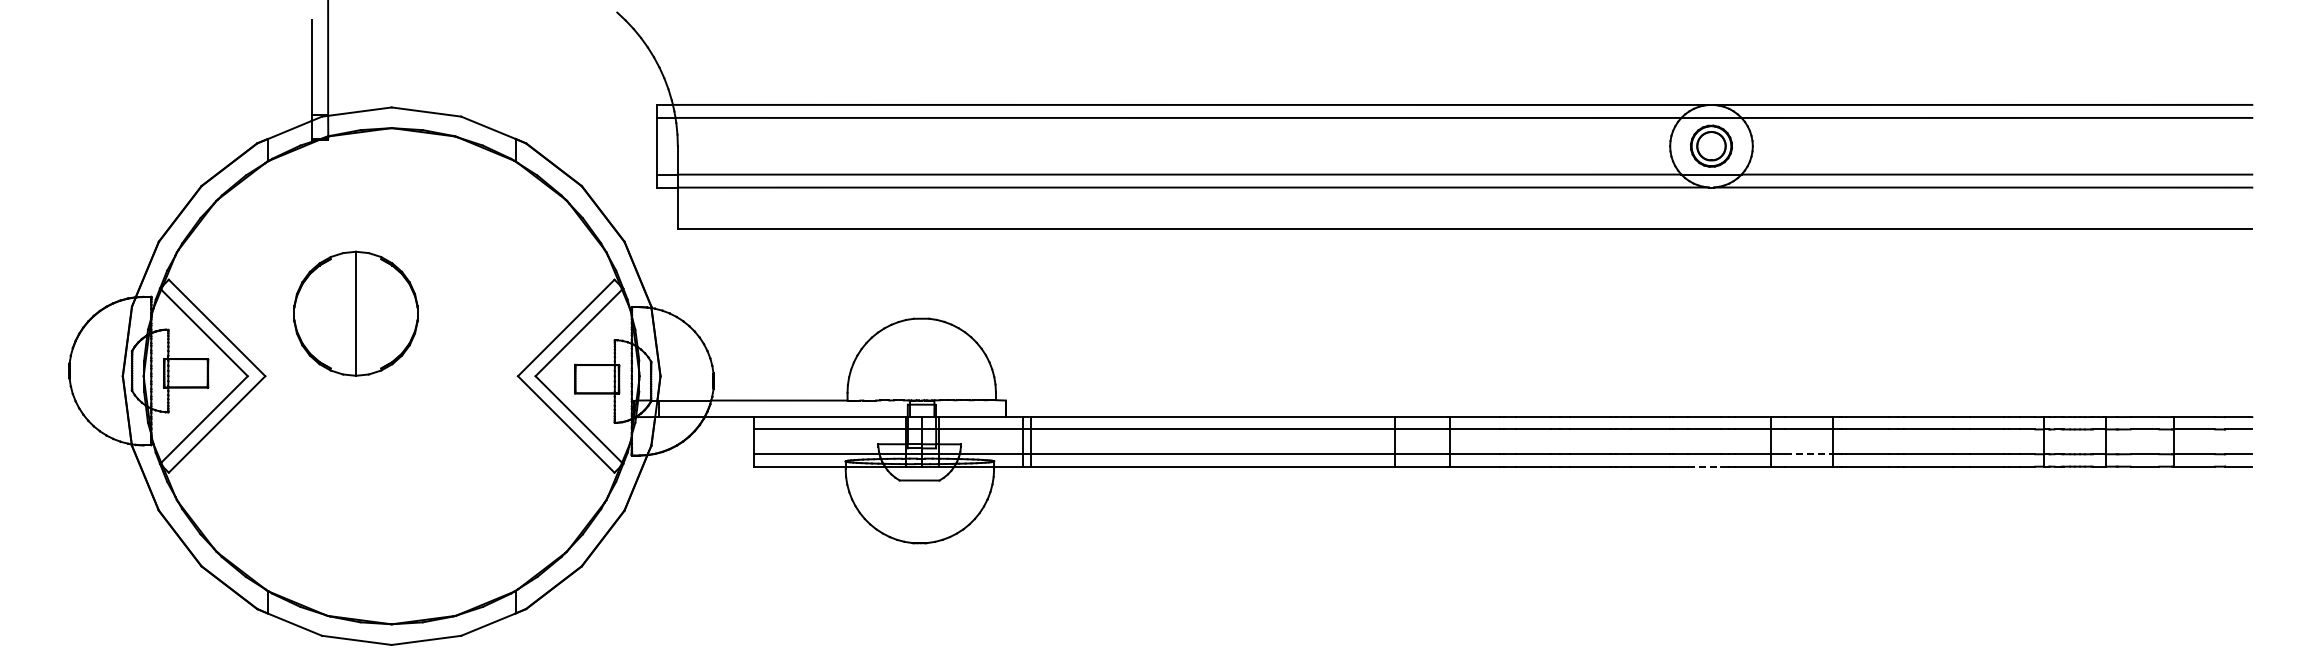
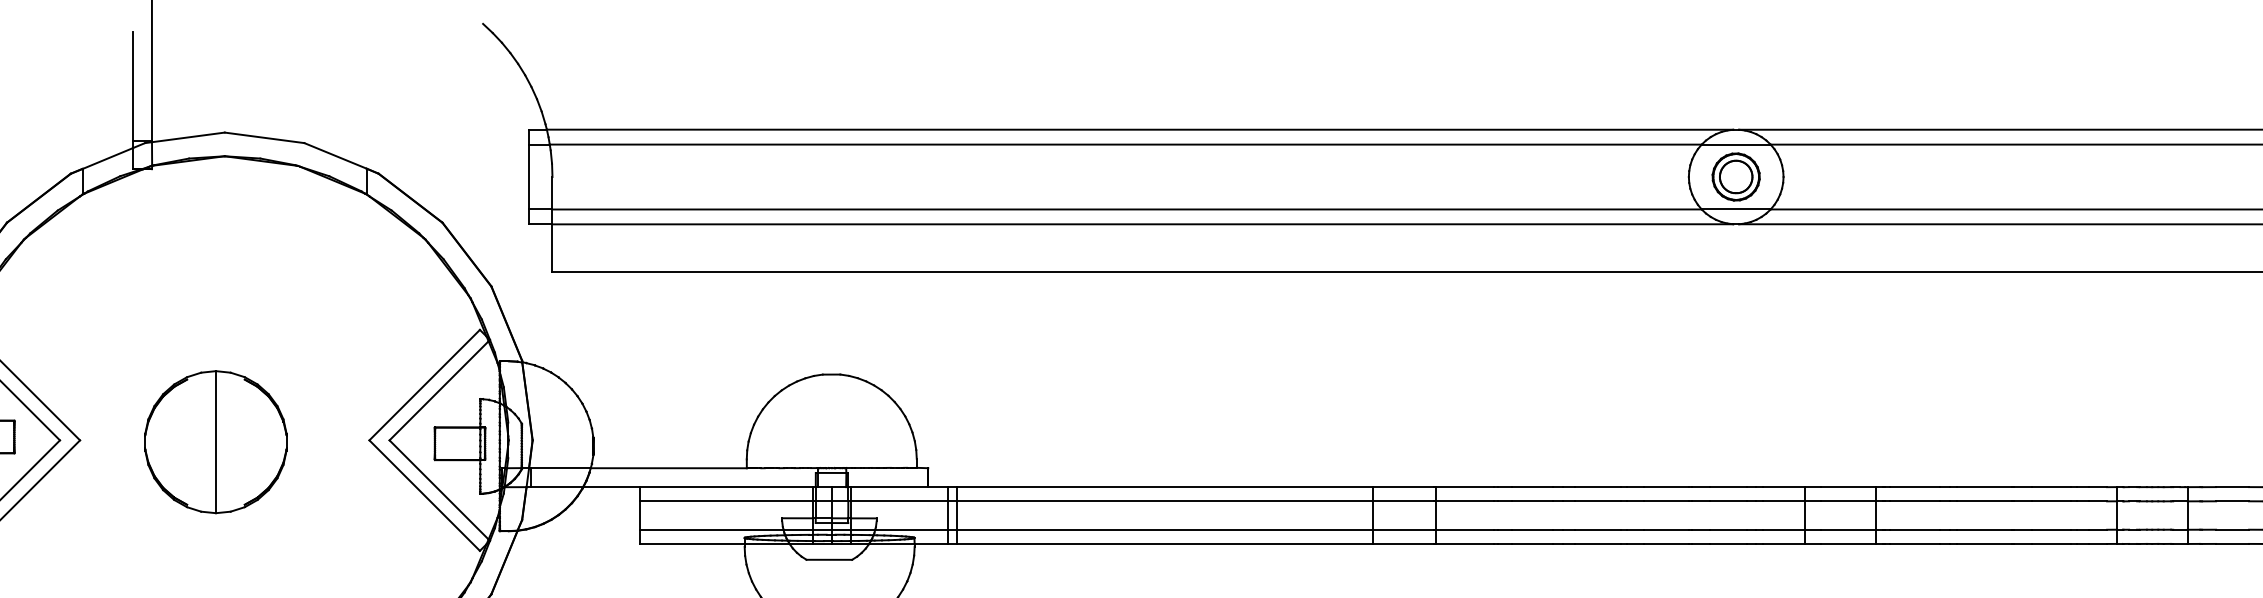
part: (355, 313) -> (215, 441), moved
line: (1809, 454) -> (1848, 530), dashed -> solid
line: (1705, 466) -> (1729, 543), dashed -> solid

